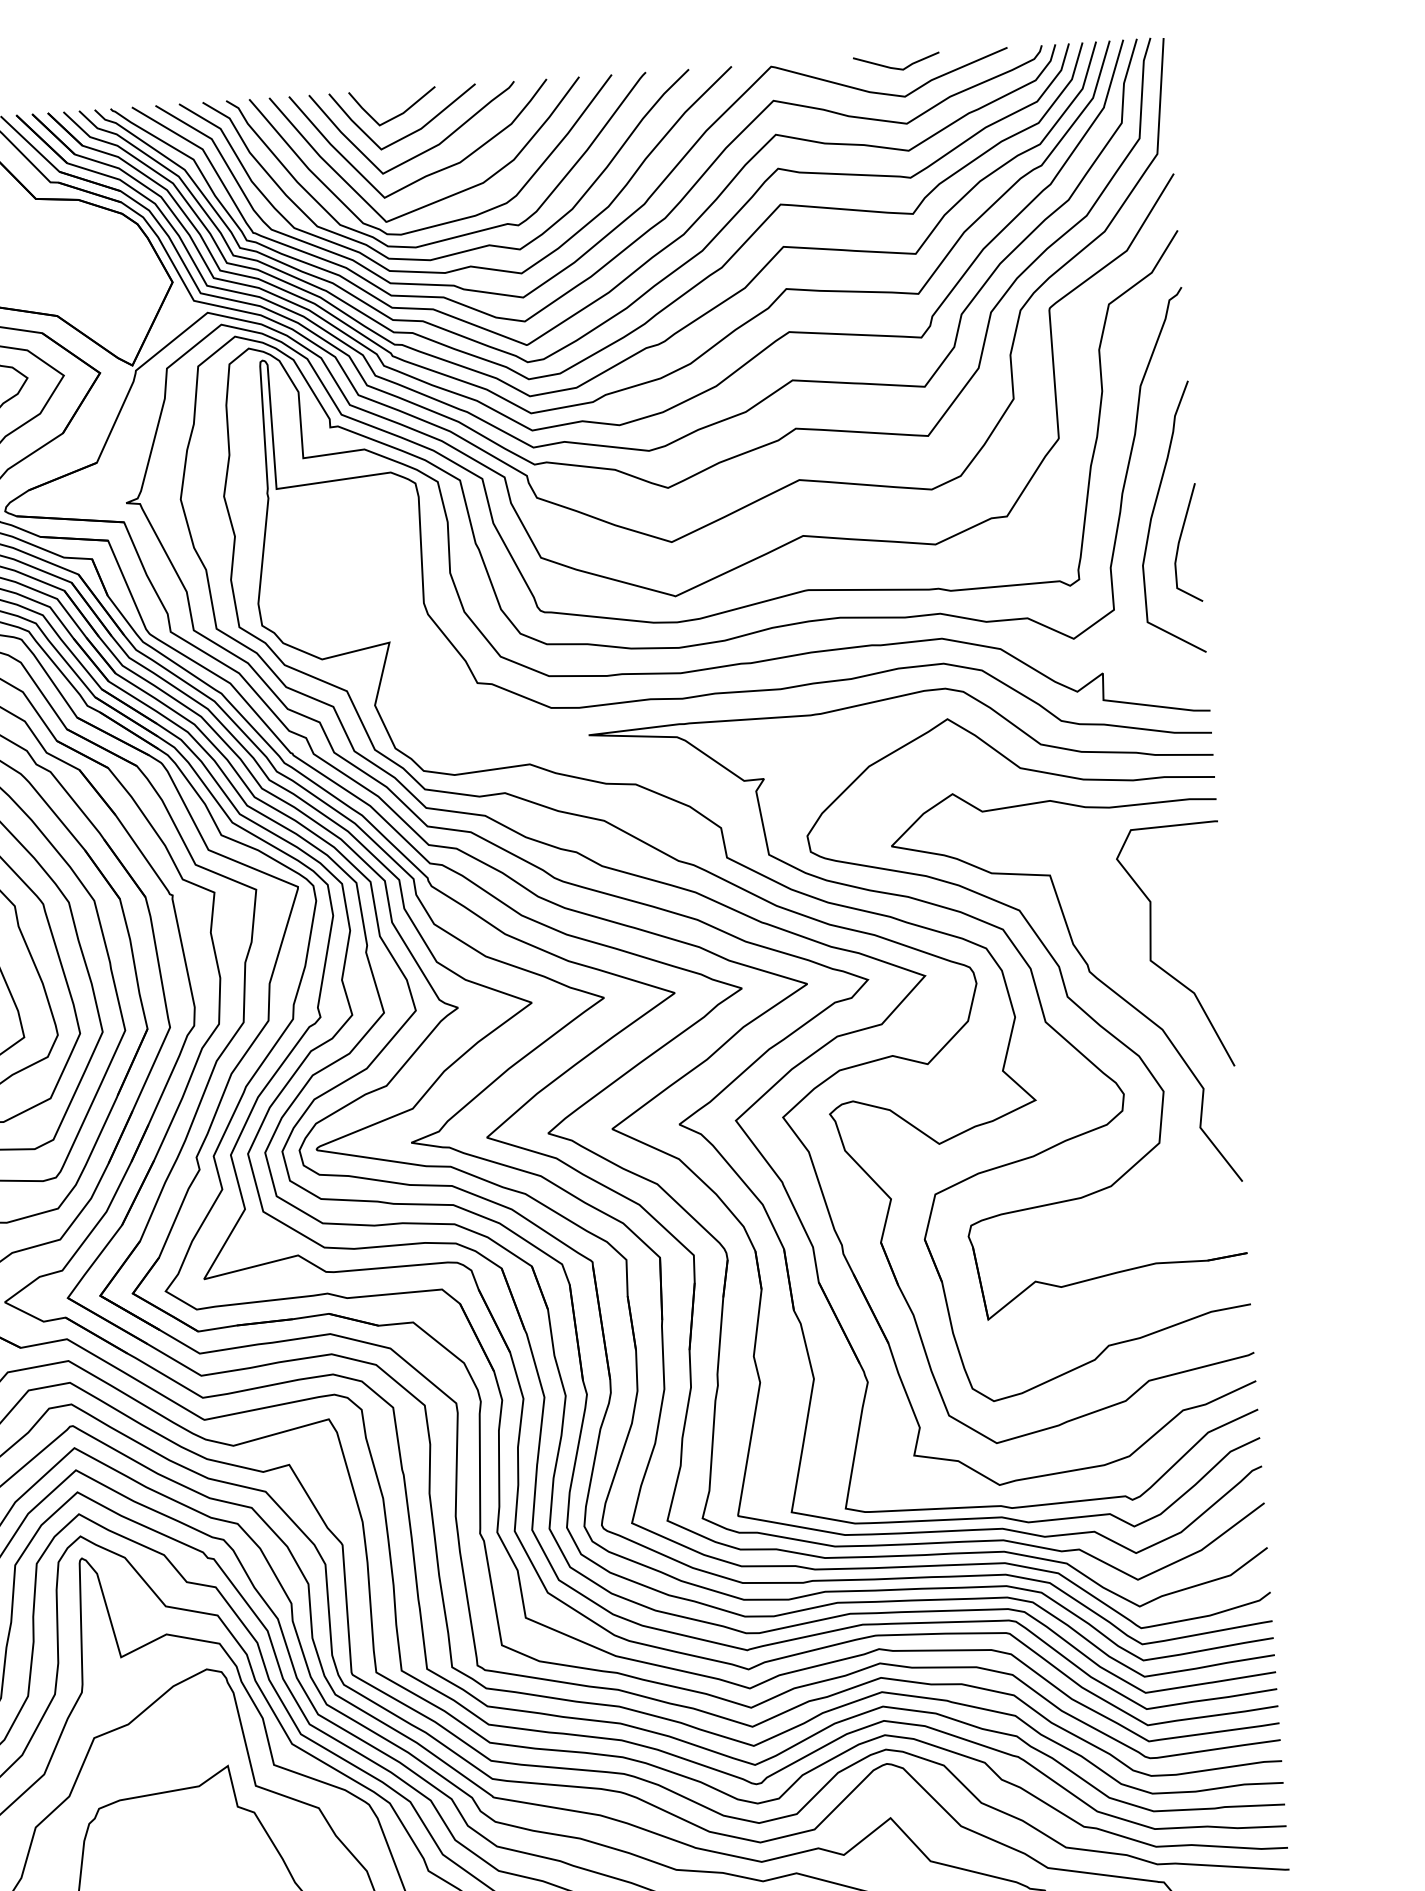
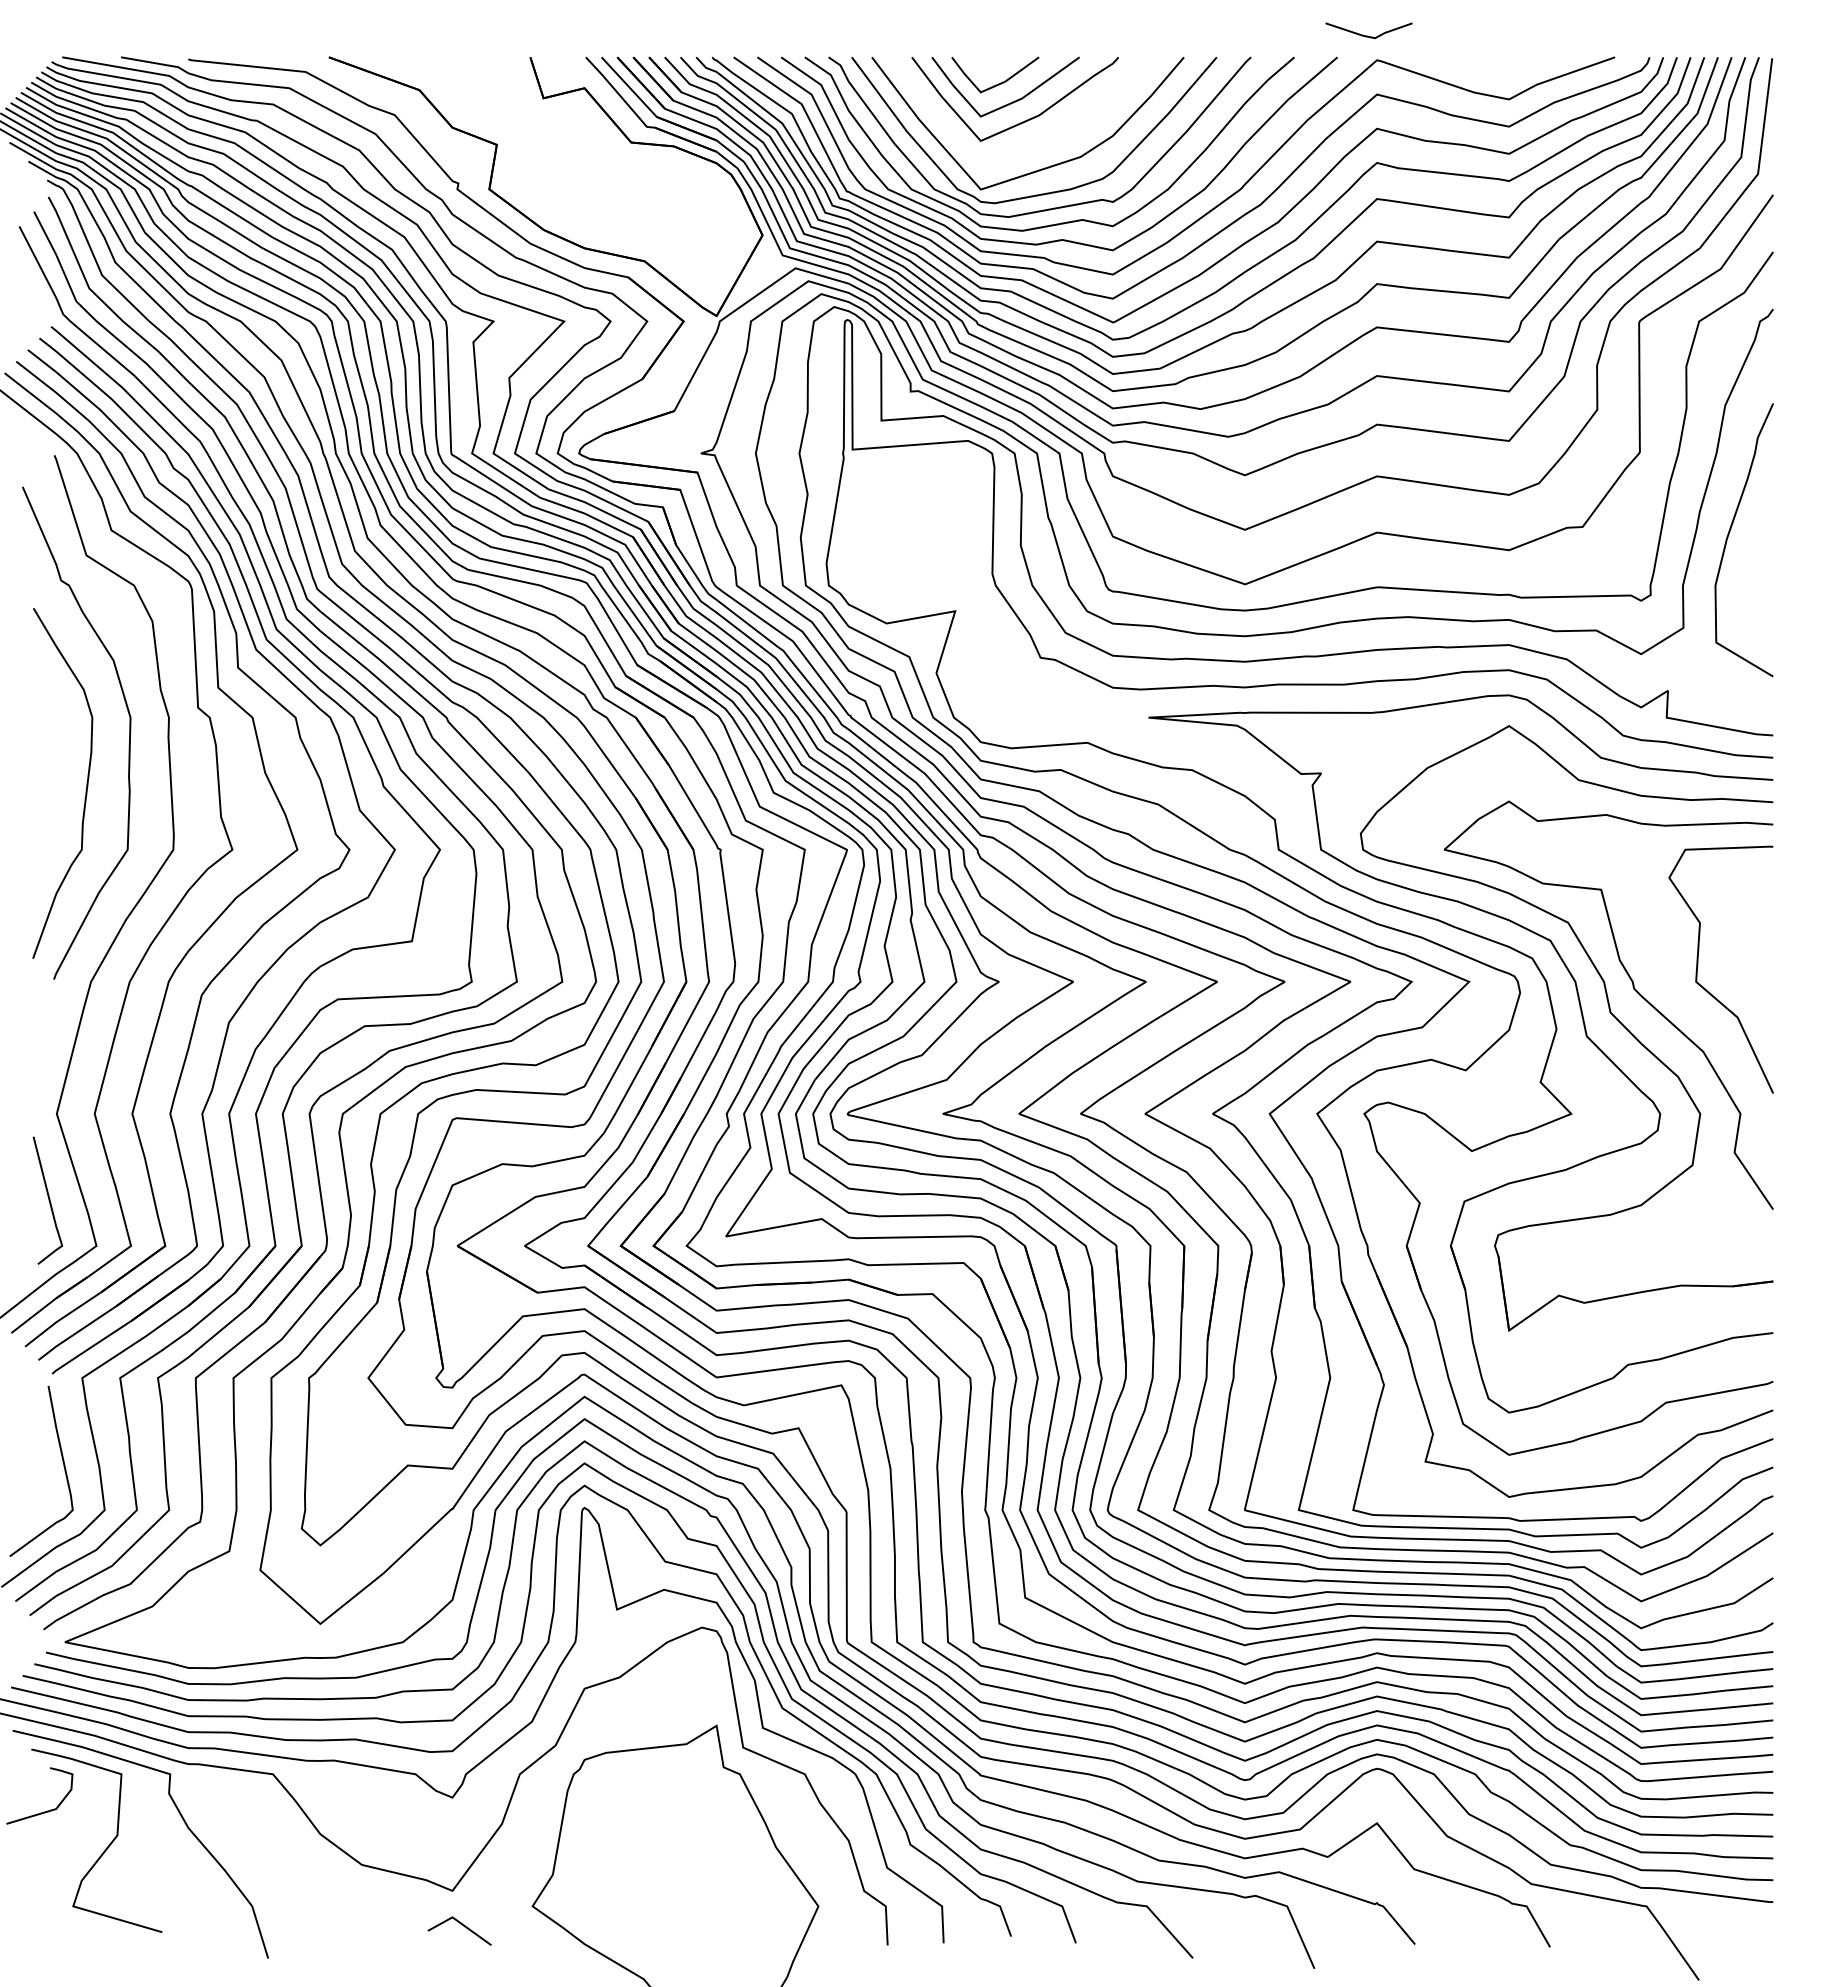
line: (896, 67) -> (1368, 35), moved
curve: (434, 171) -> (1032, 142), removed
line: (1180, 542) -> (1754, 564), removed

